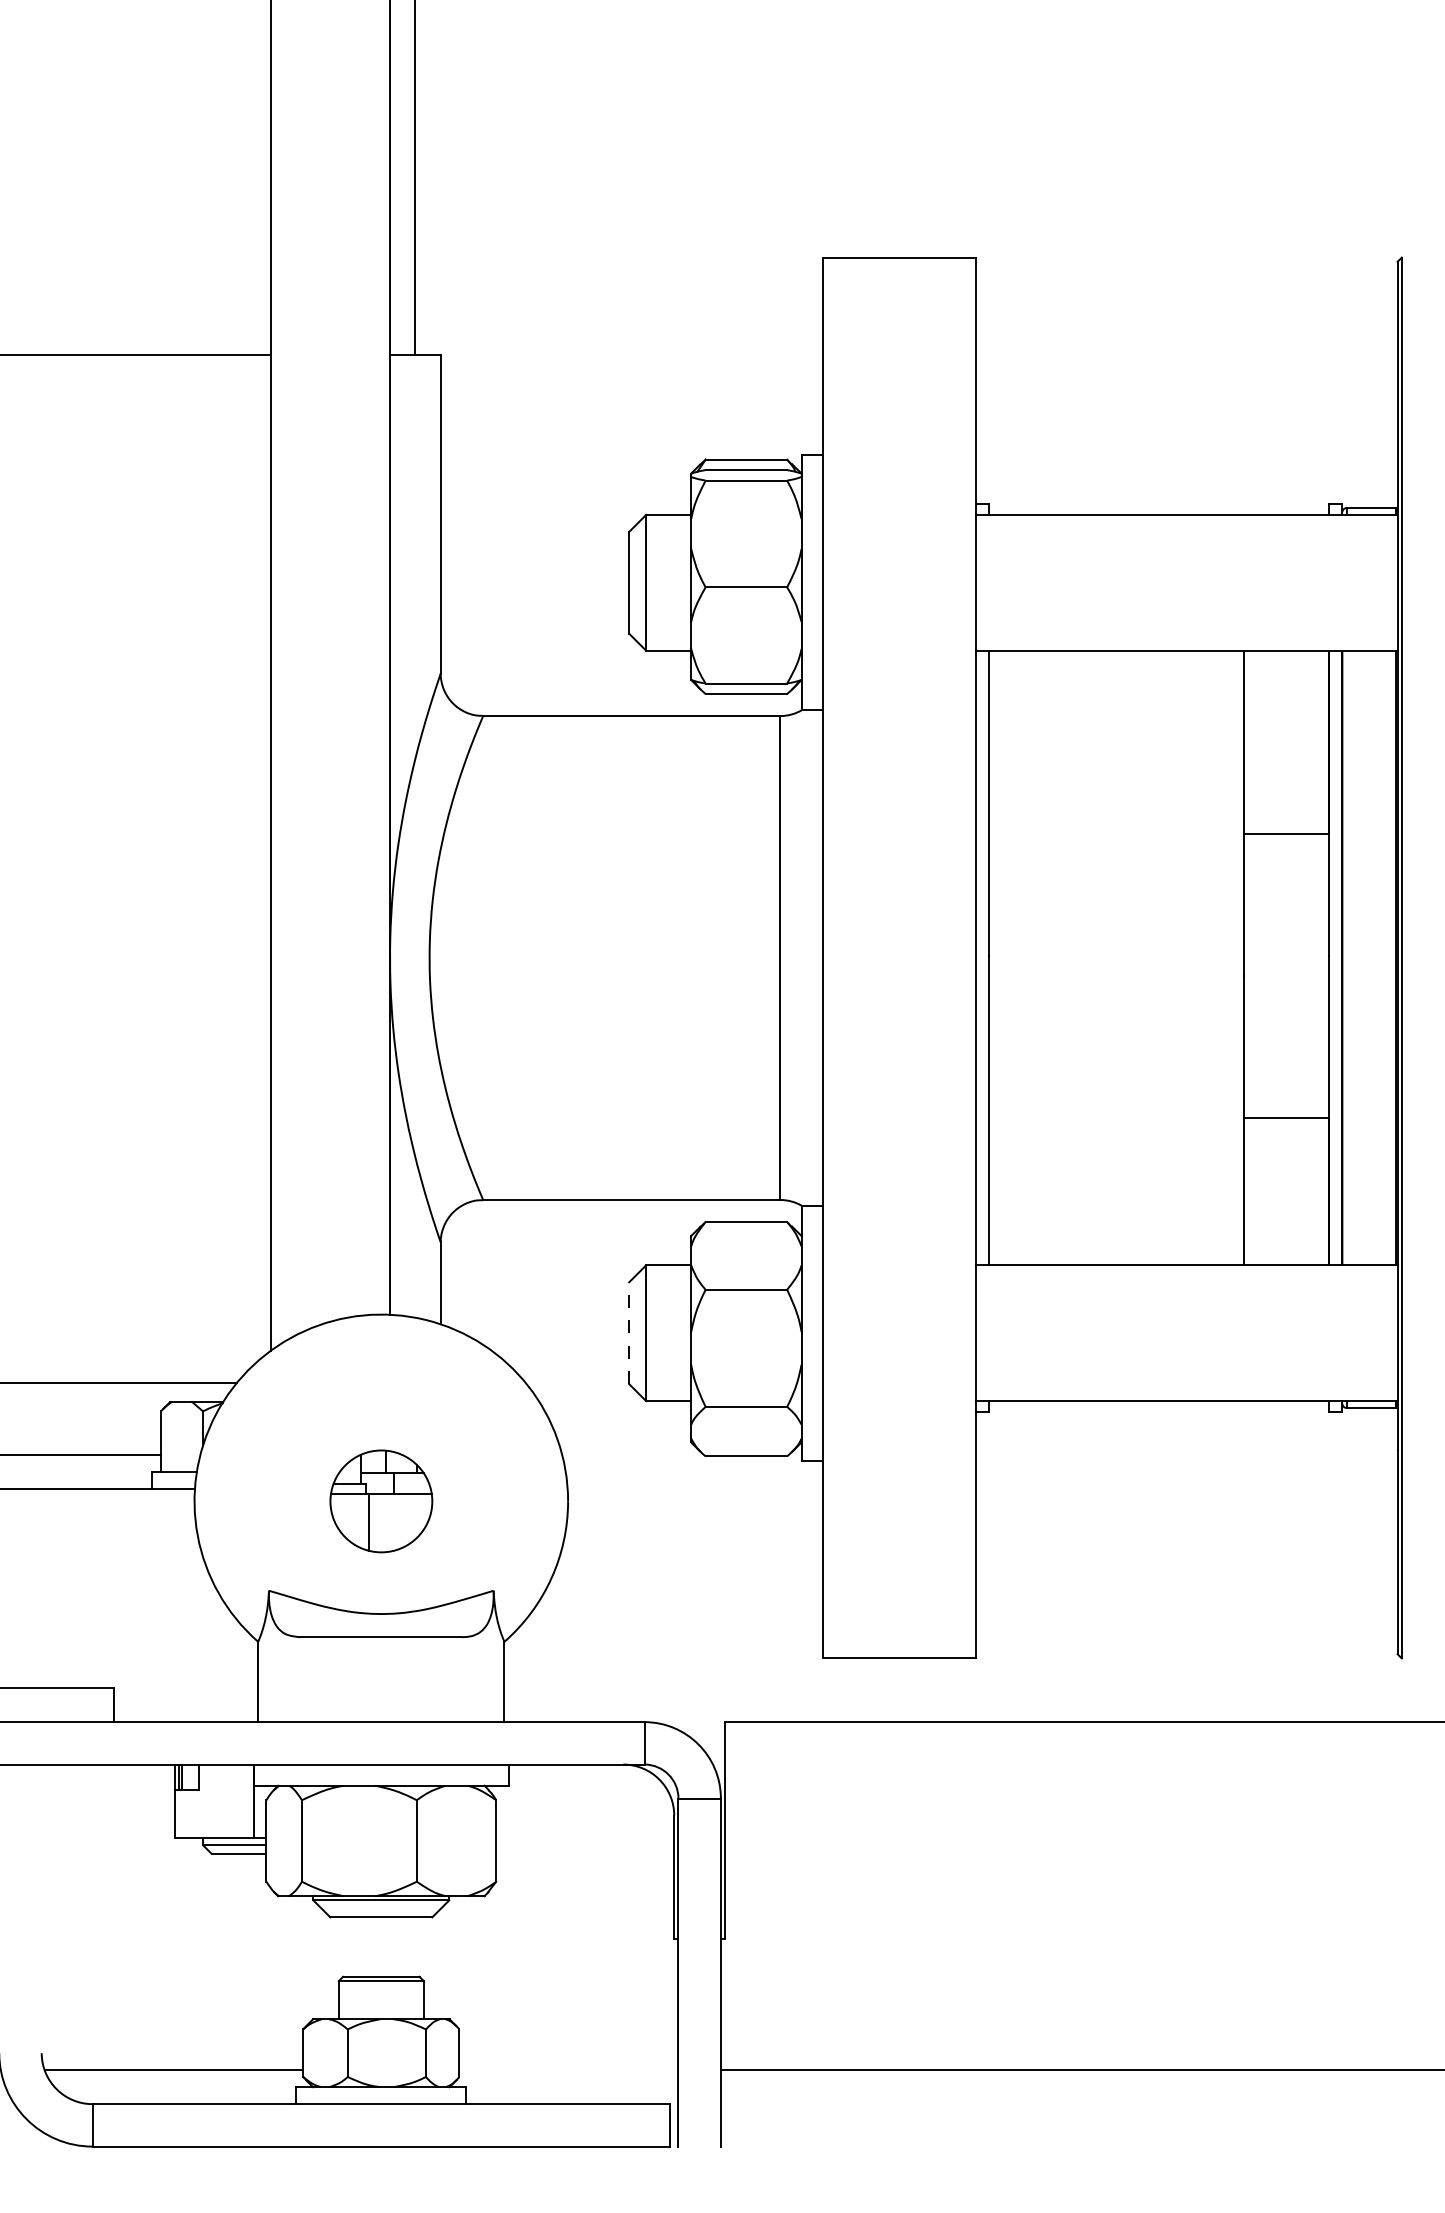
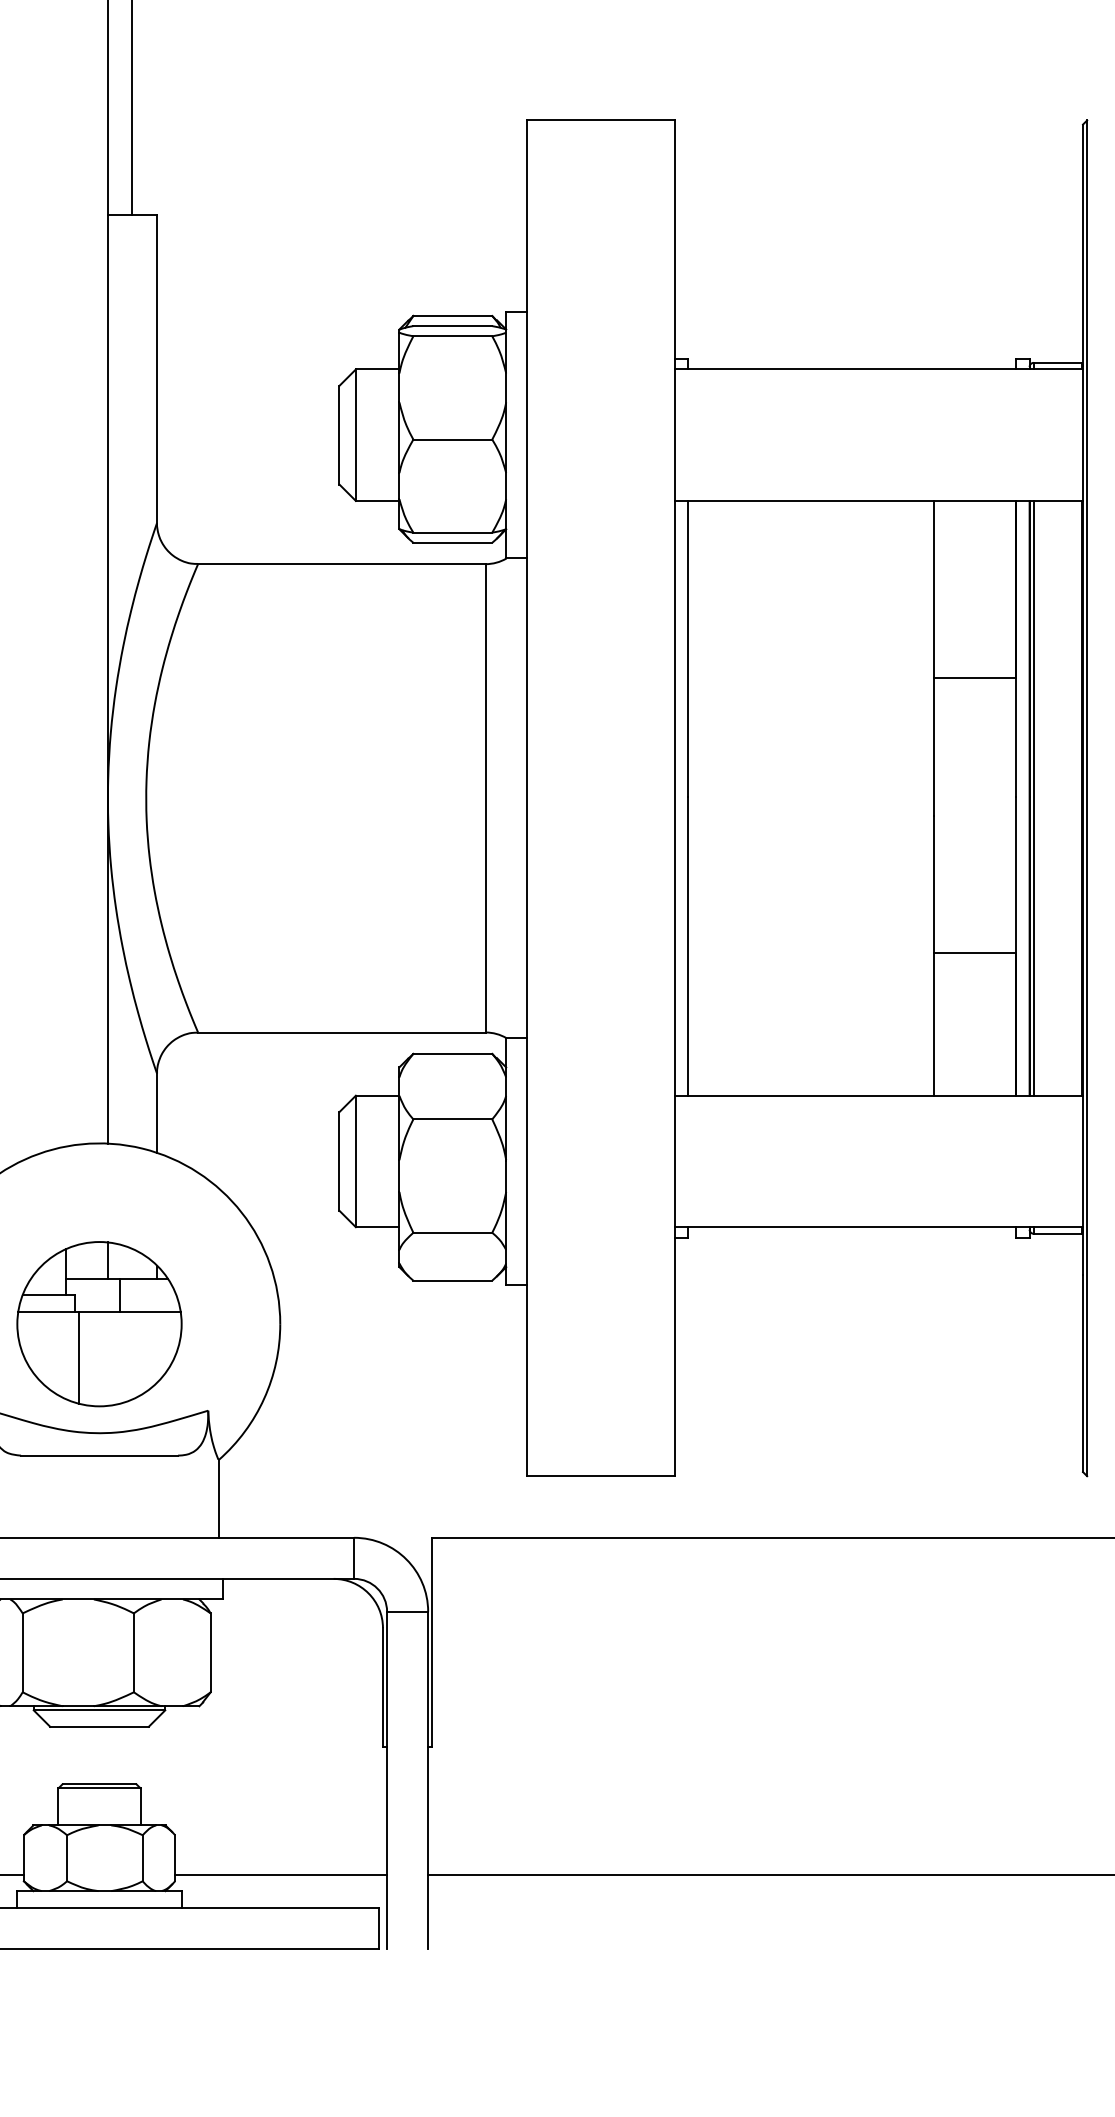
line: (1346, 957) -> (1033, 797), added
line: (629, 1333) -> (339, 1161), dashed -> solid
part: (381, 1501) -> (99, 1324), size x1.67
line: (568, 2070) -> (280, 1874), added

